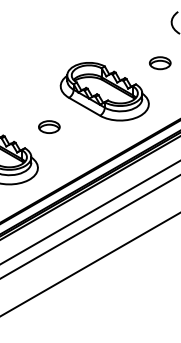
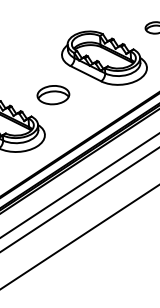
part: (49, 126) -> (53, 94), size x1.6

